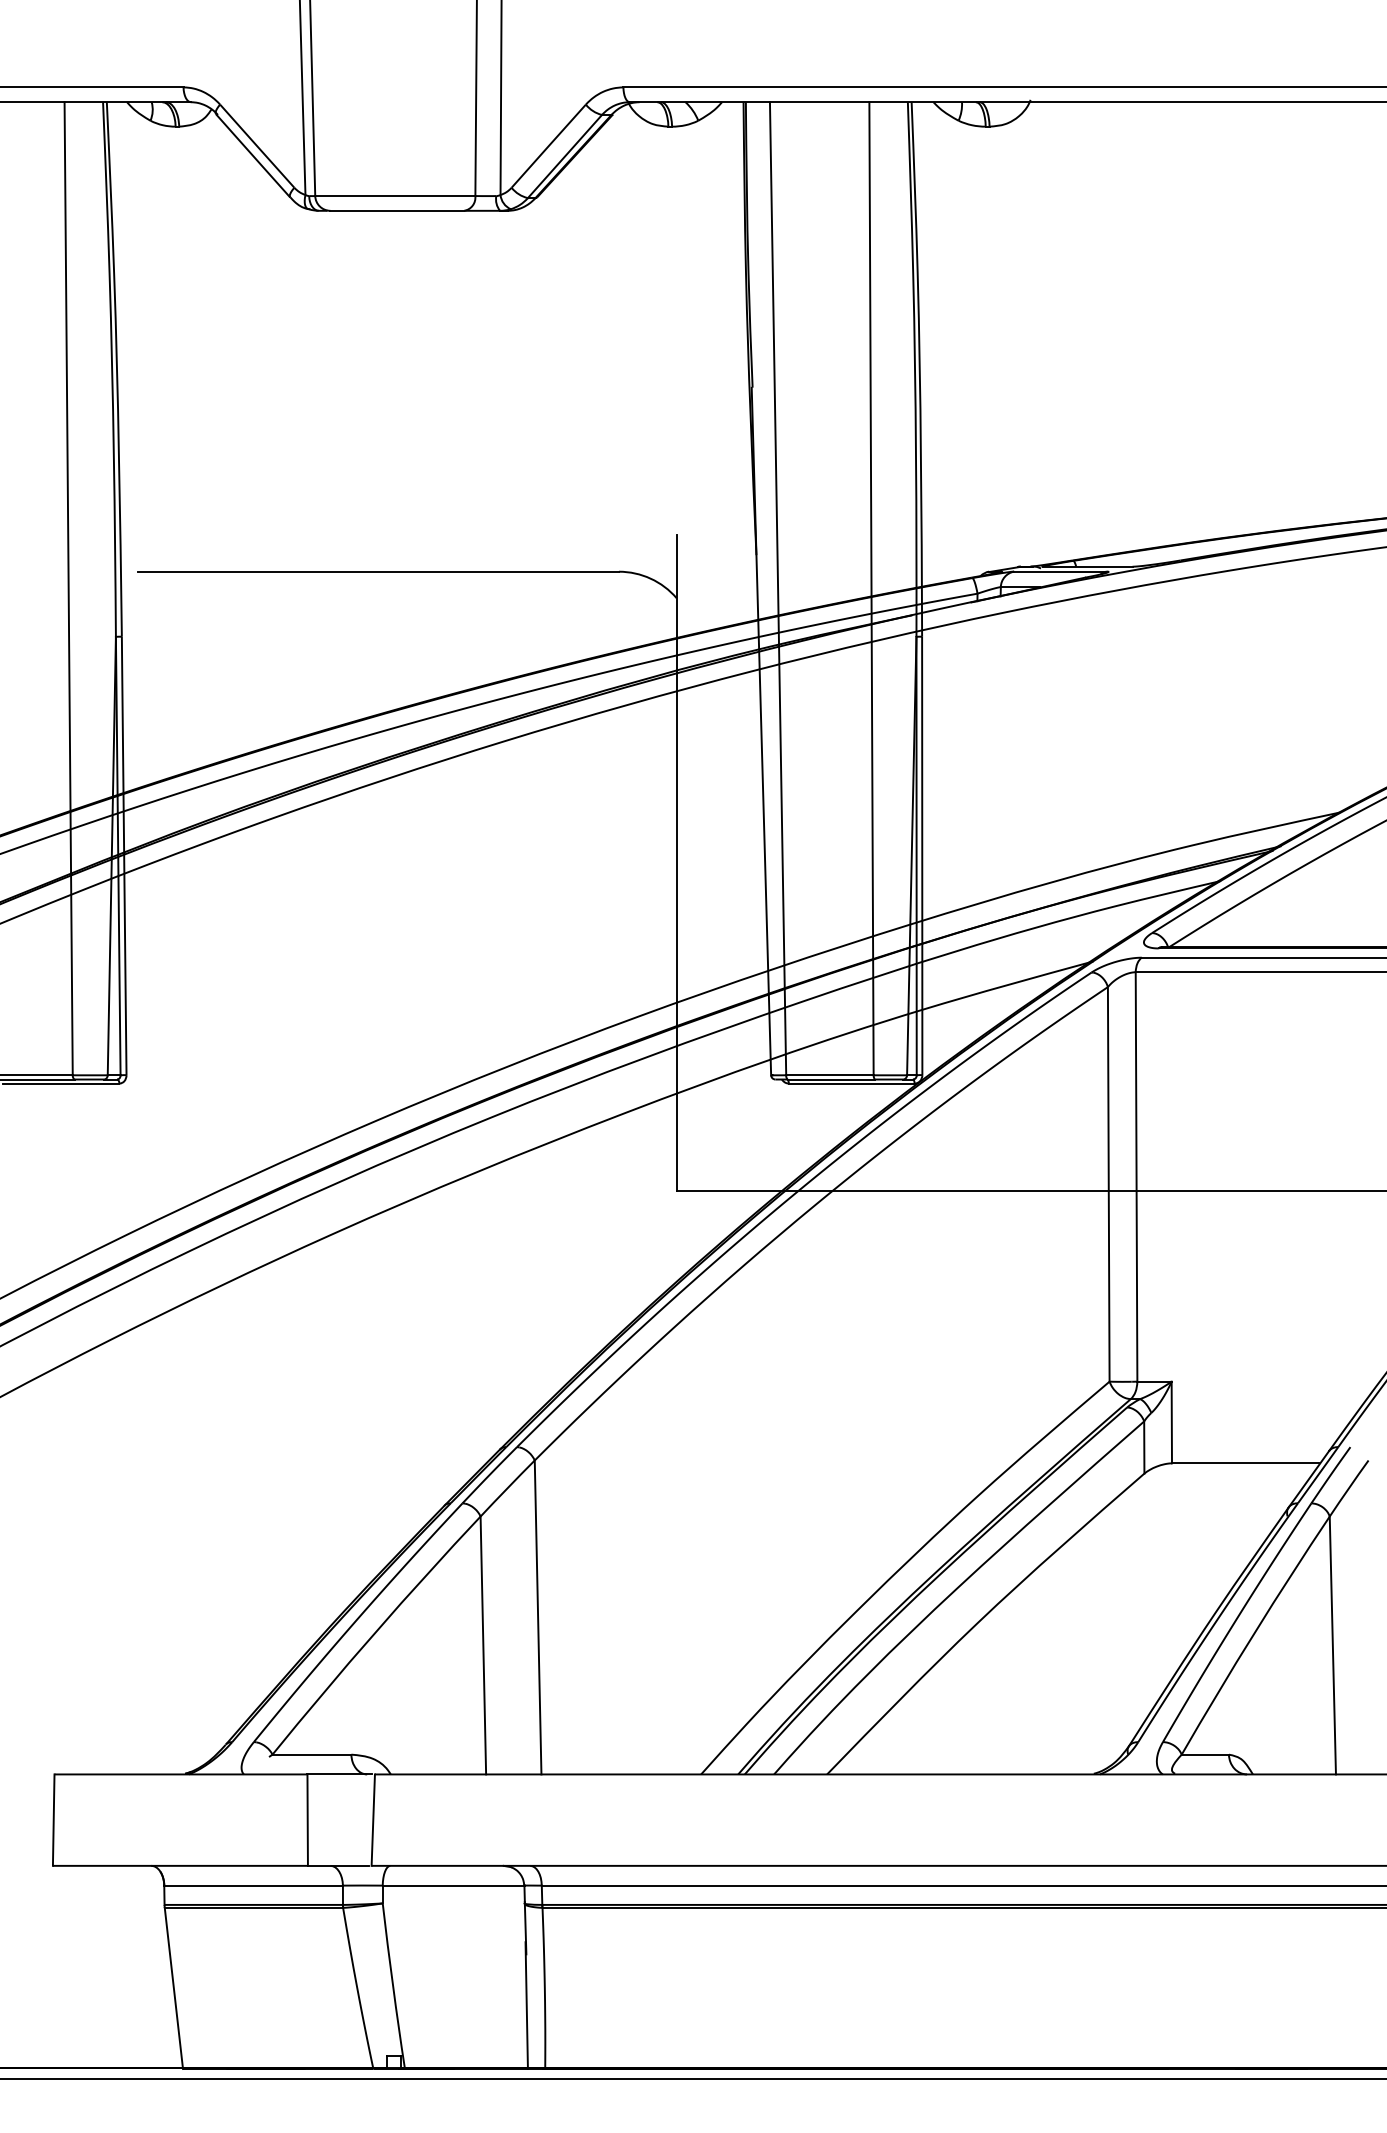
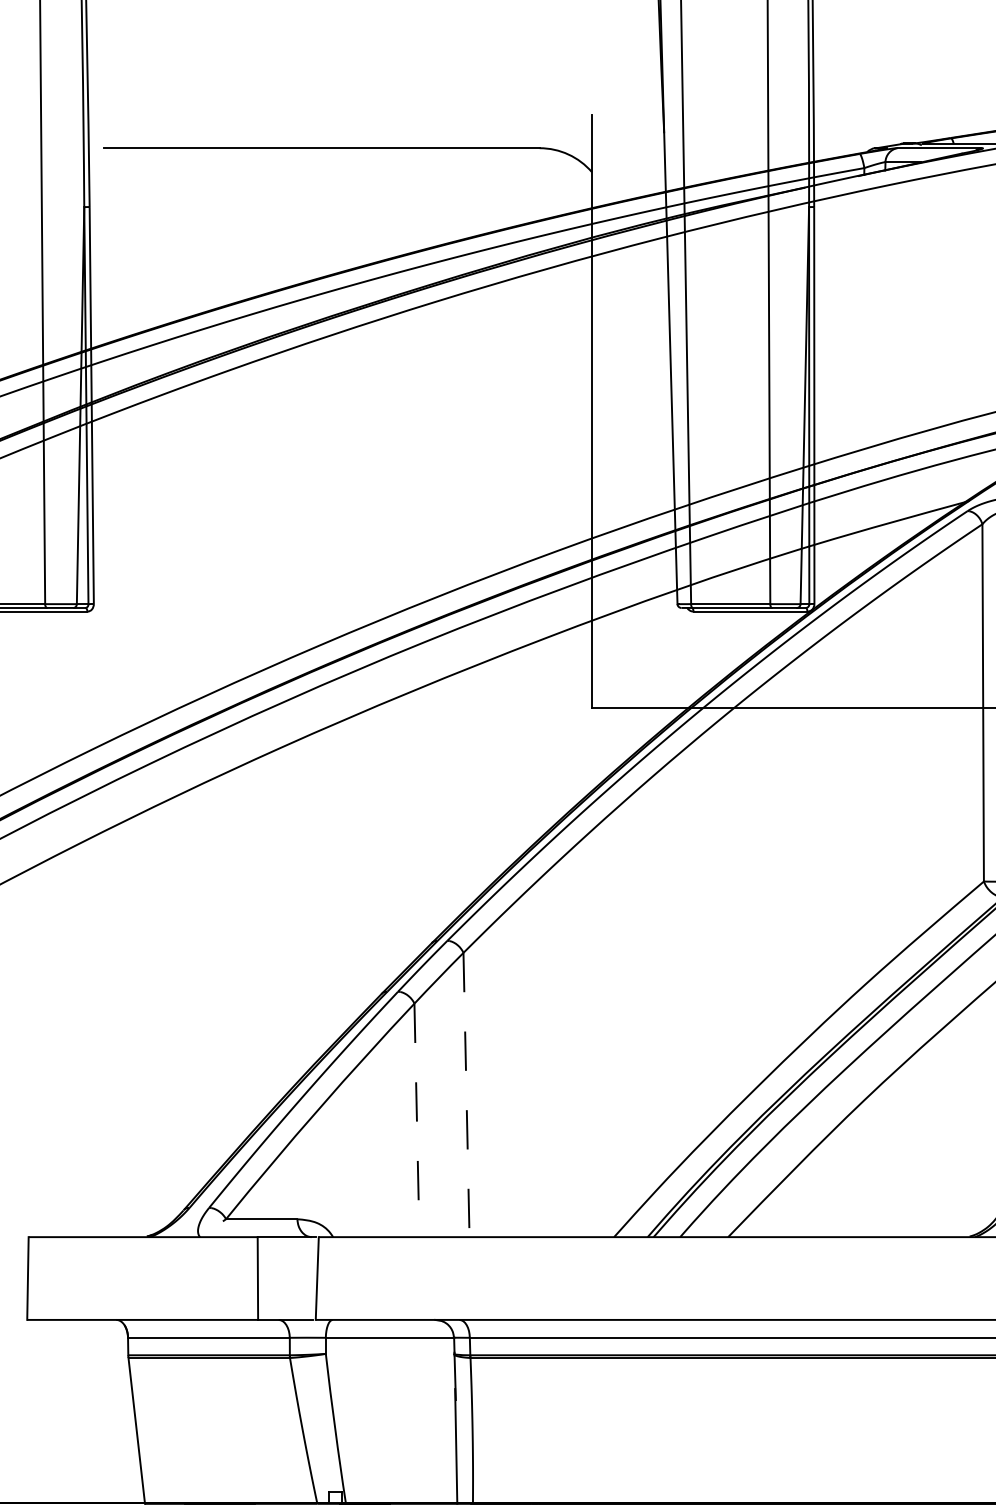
line: (538, 1617) -> (466, 1095), solid -> dashed
line: (483, 1645) -> (417, 1120), solid -> dashed

